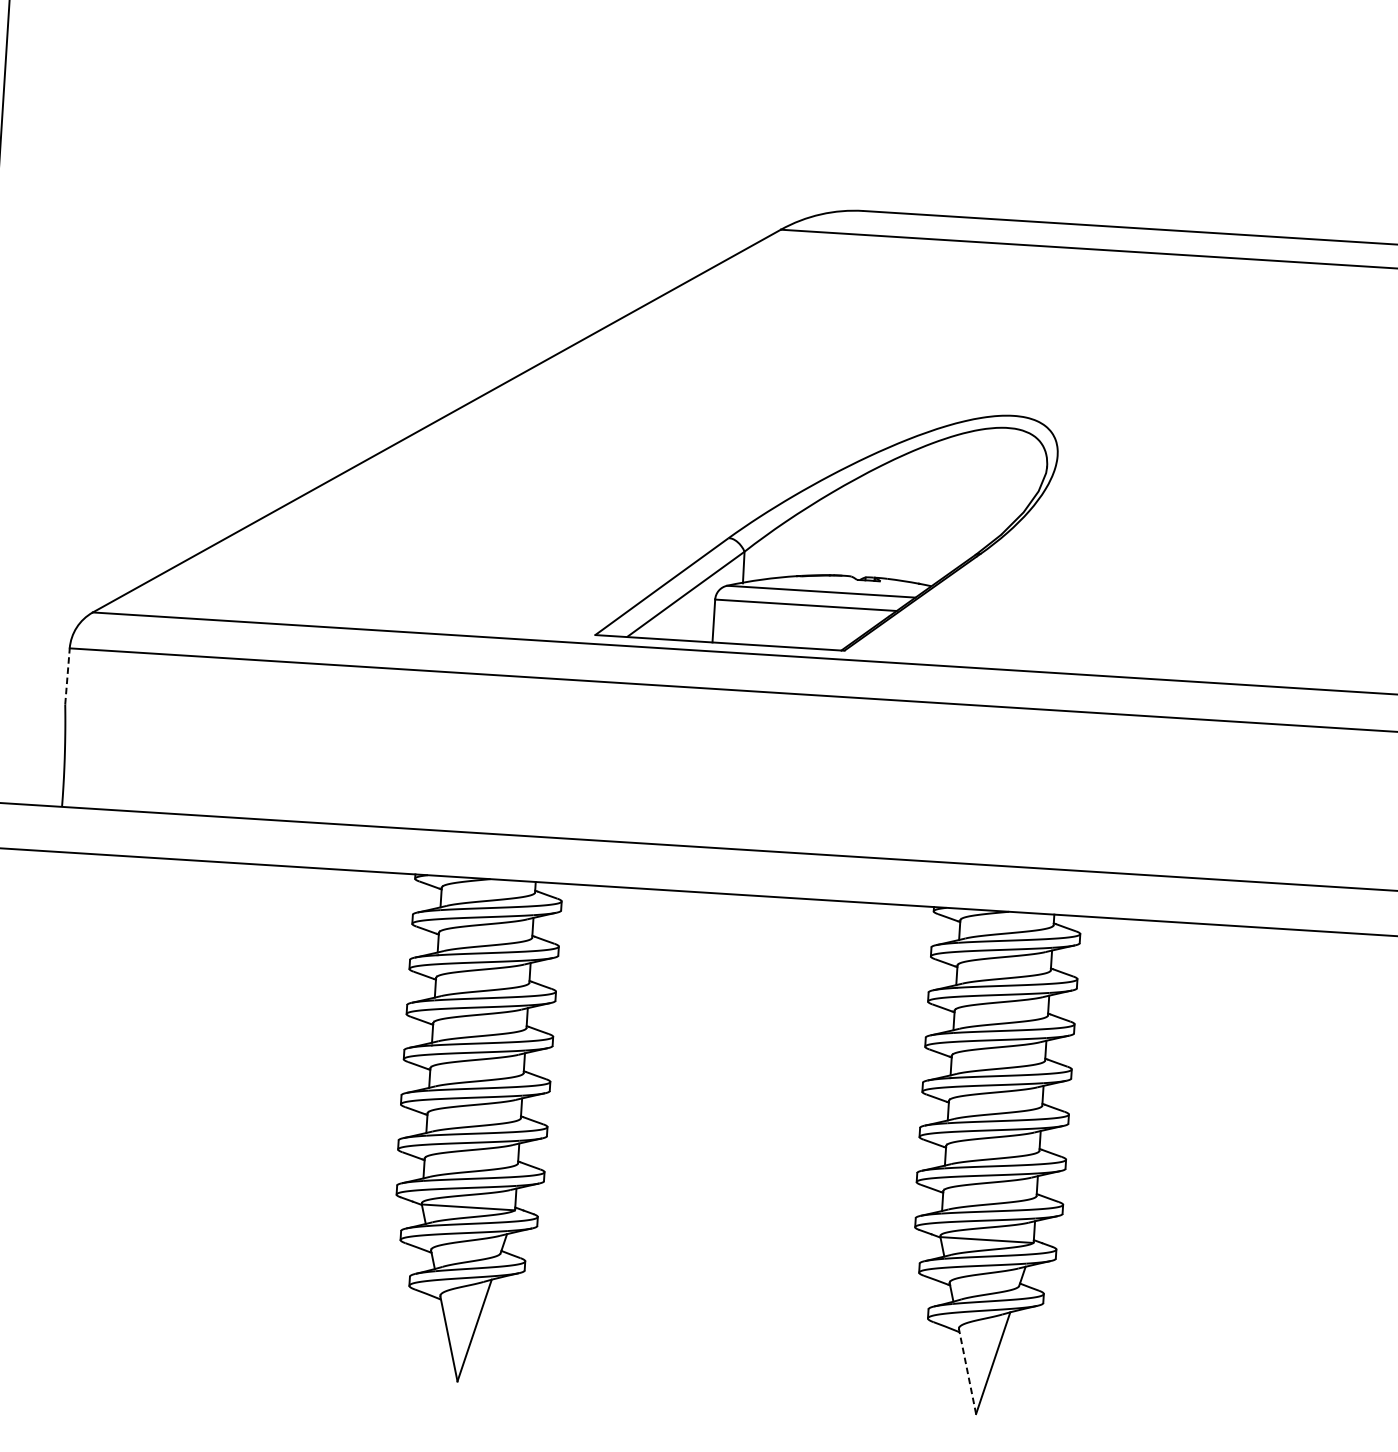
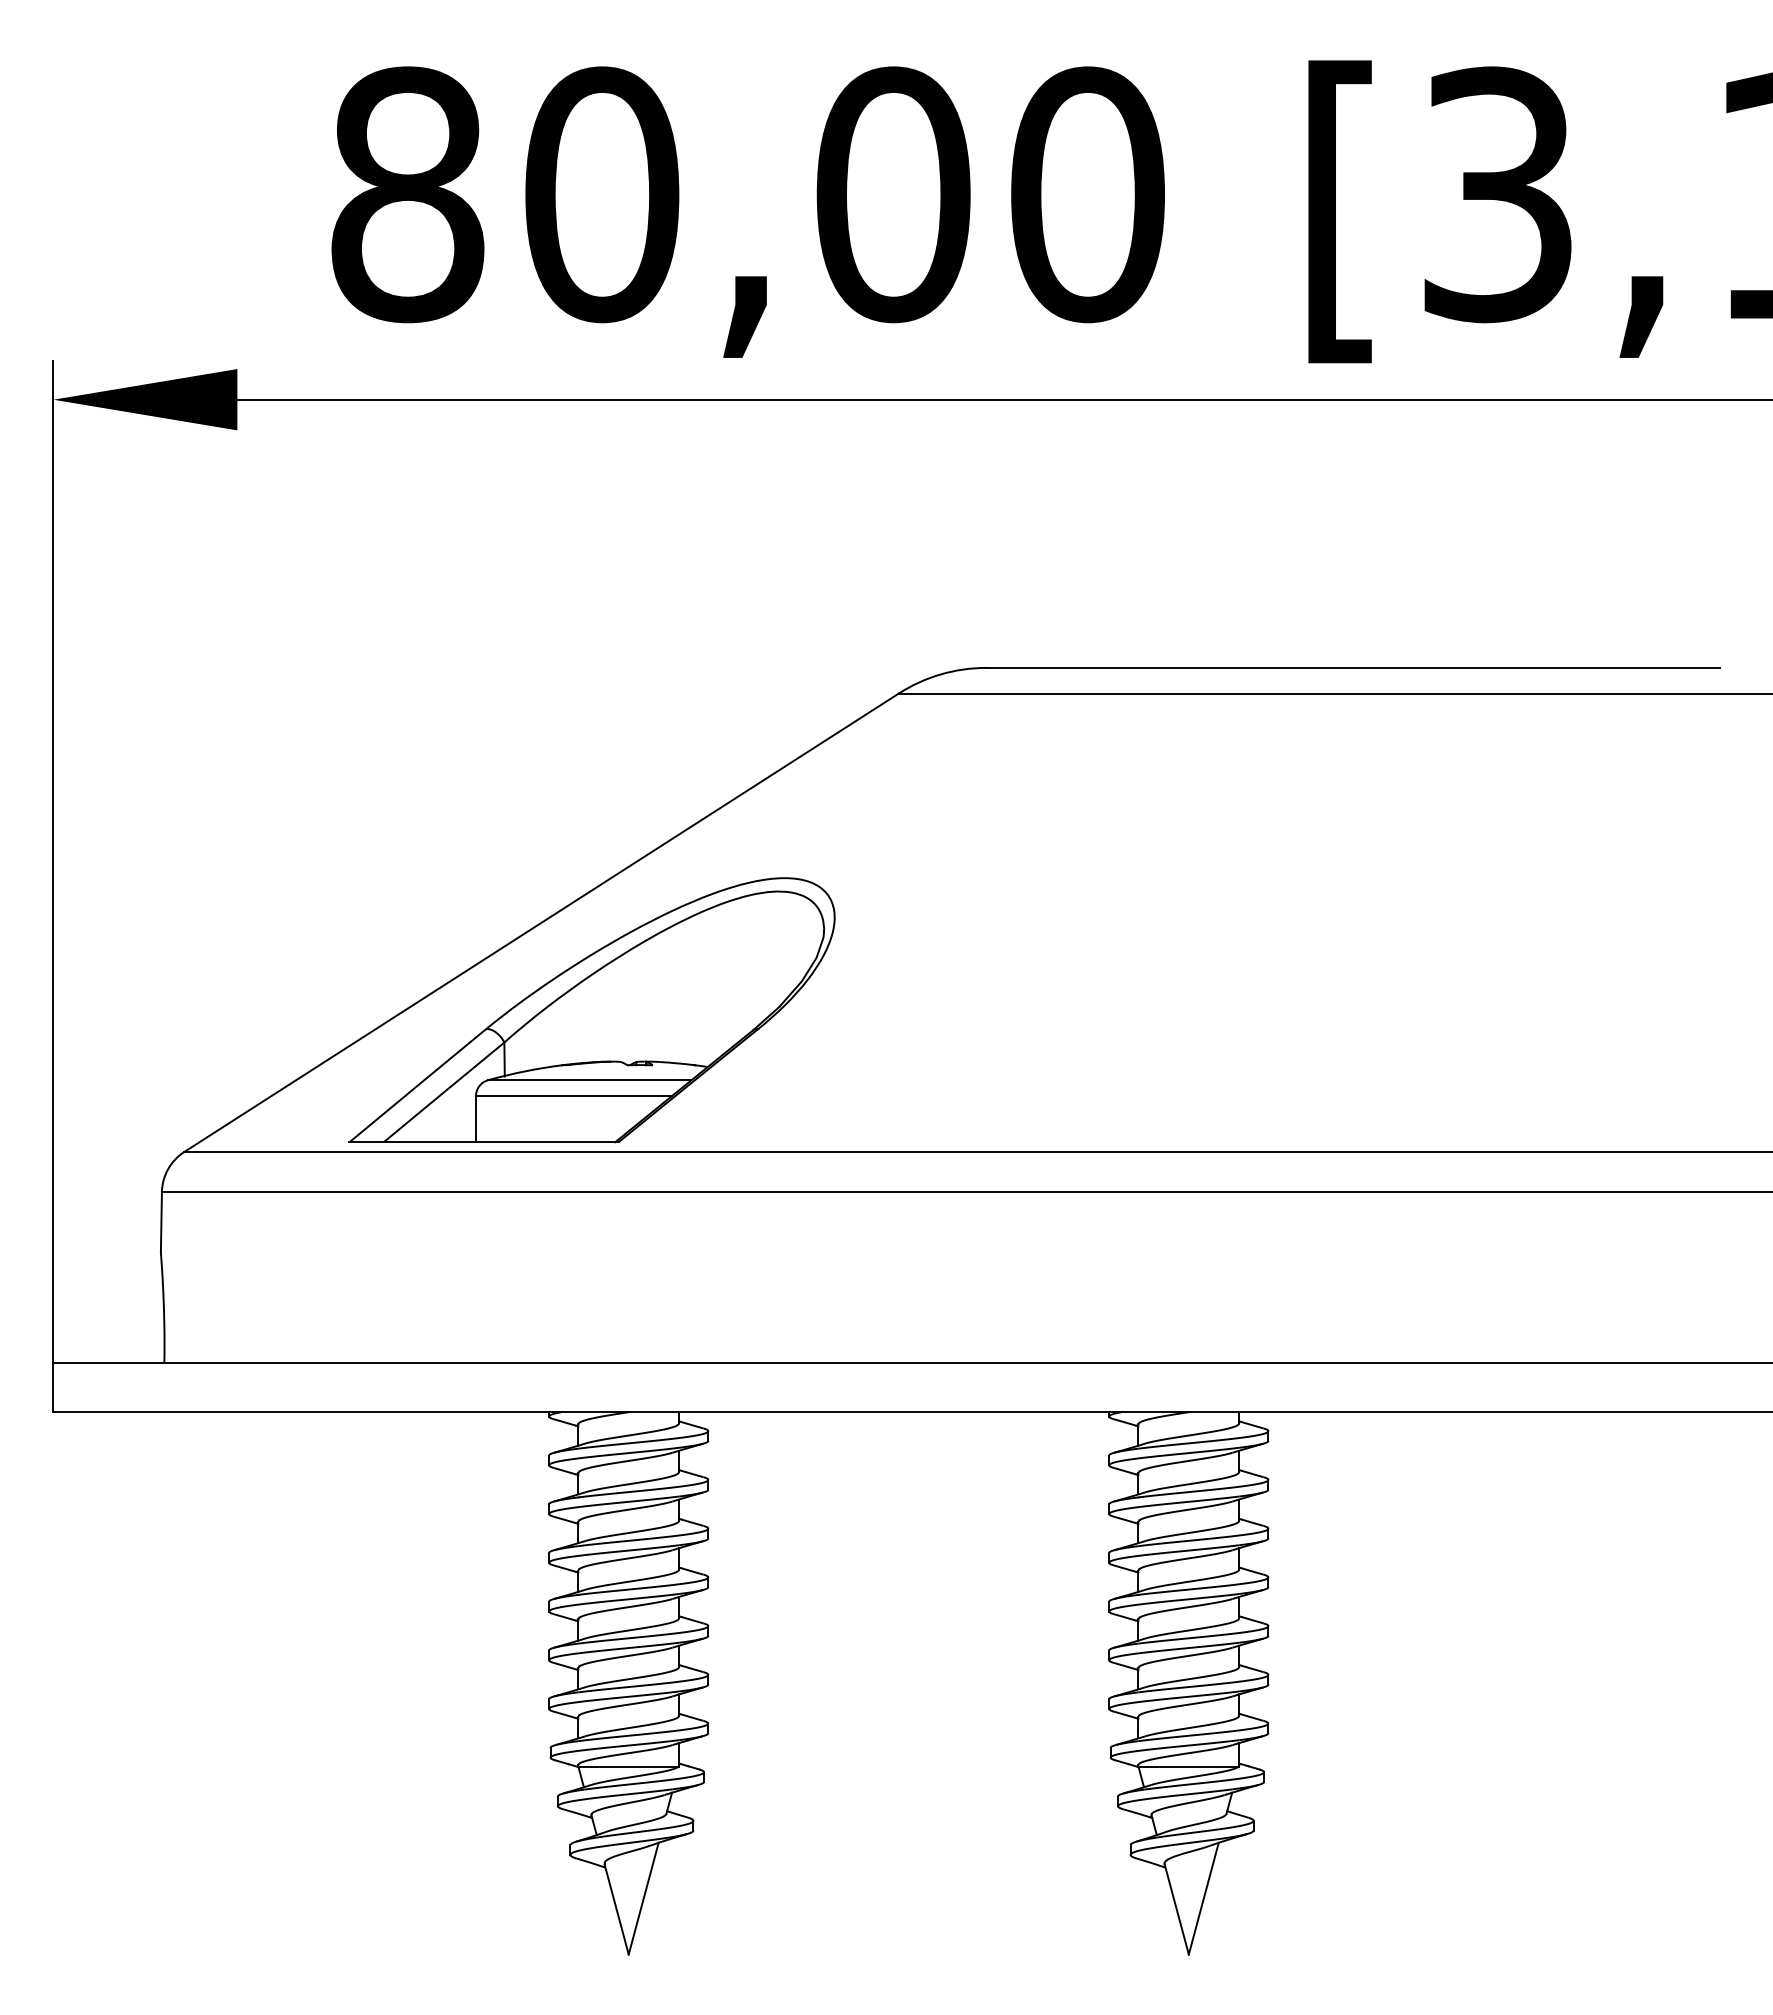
part: (827, 527) -> (591, 1010), moved
line: (67, 675) -> (161, 1221), dashed -> solid
line: (967, 1371) -> (1176, 1909), dashed -> solid

